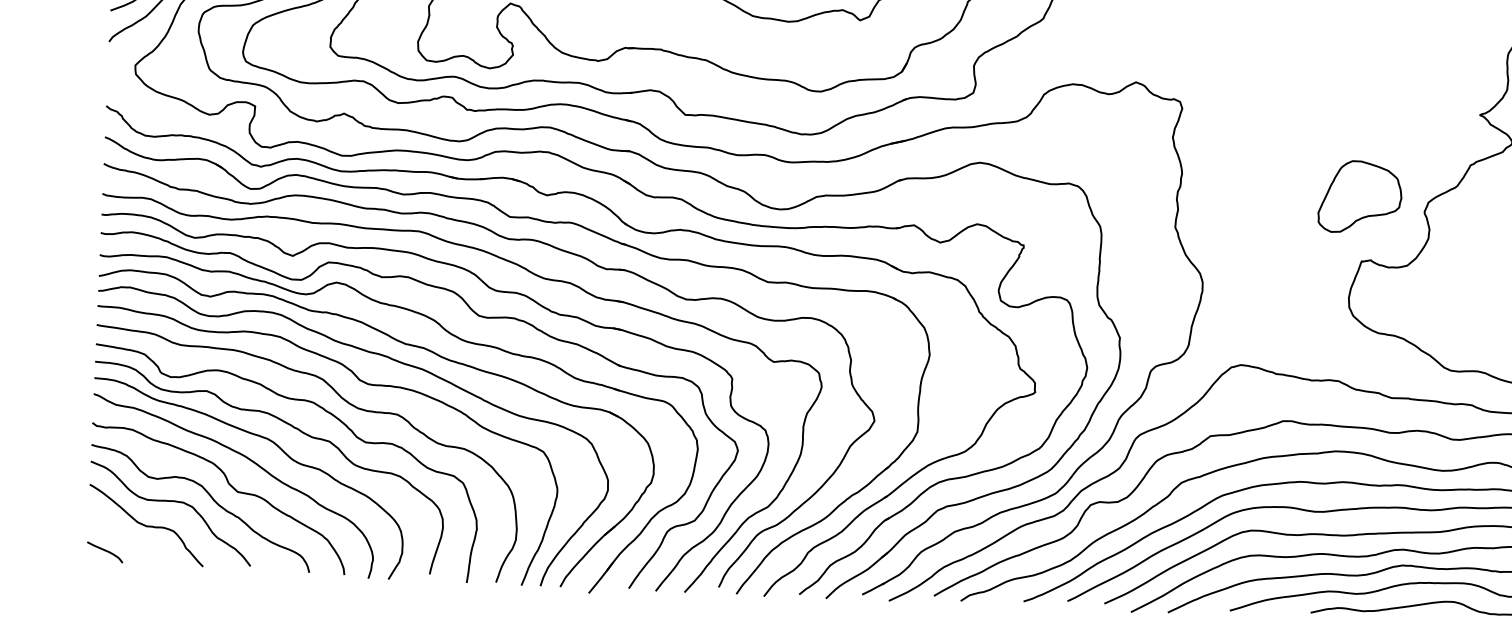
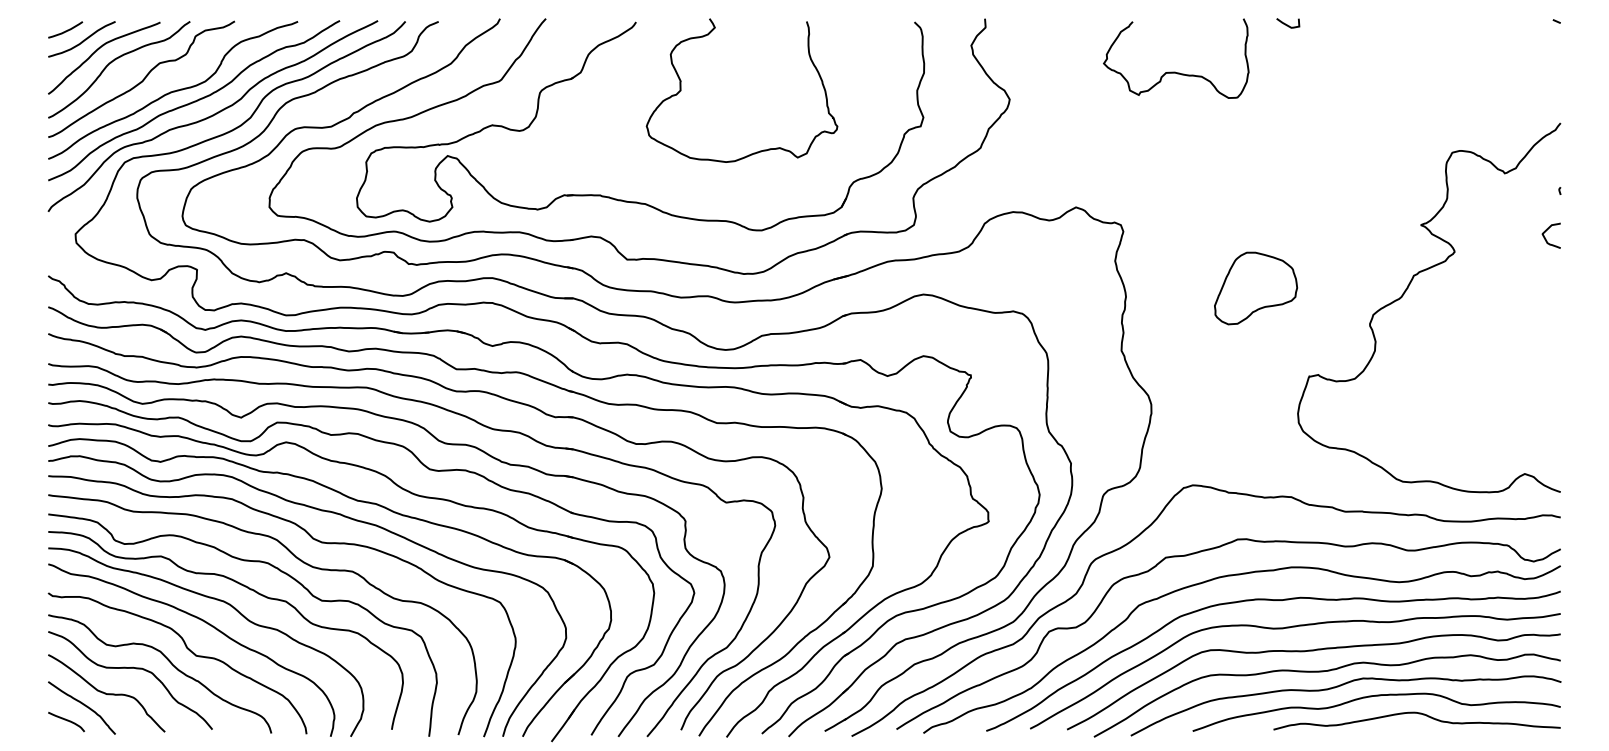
part: (1360, 197) -> (1256, 288), moved
curve: (122, 536) -> (83, 705), added

